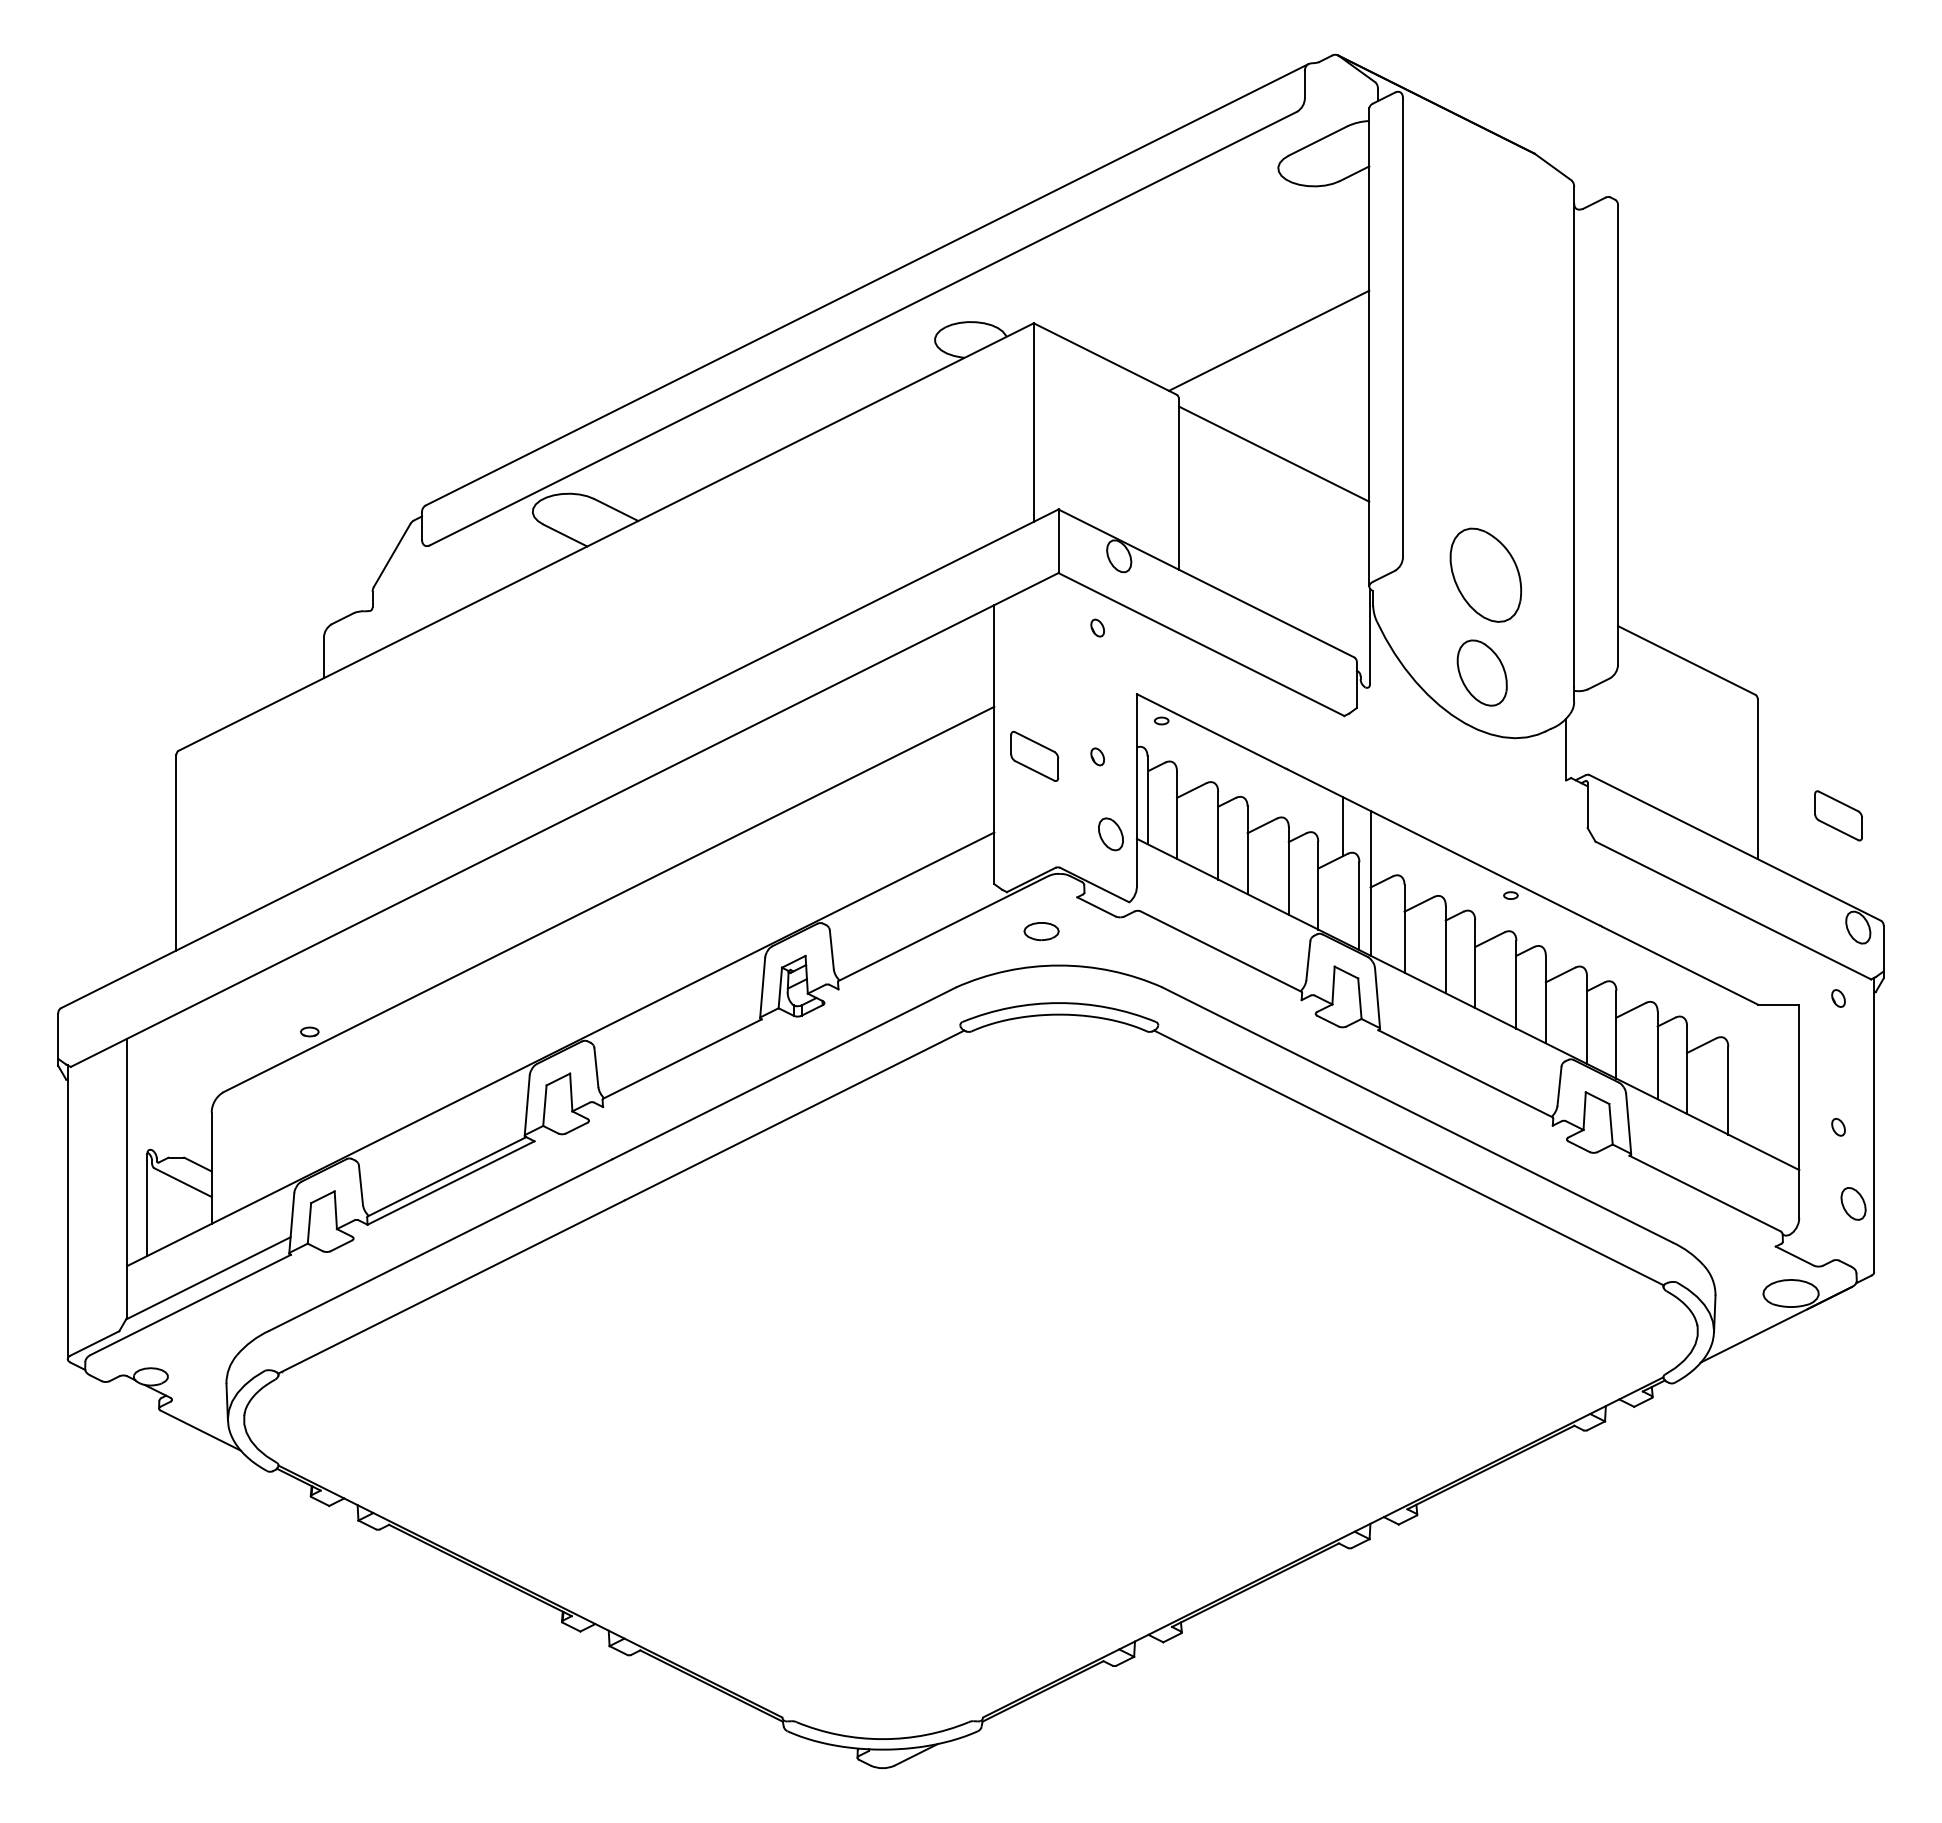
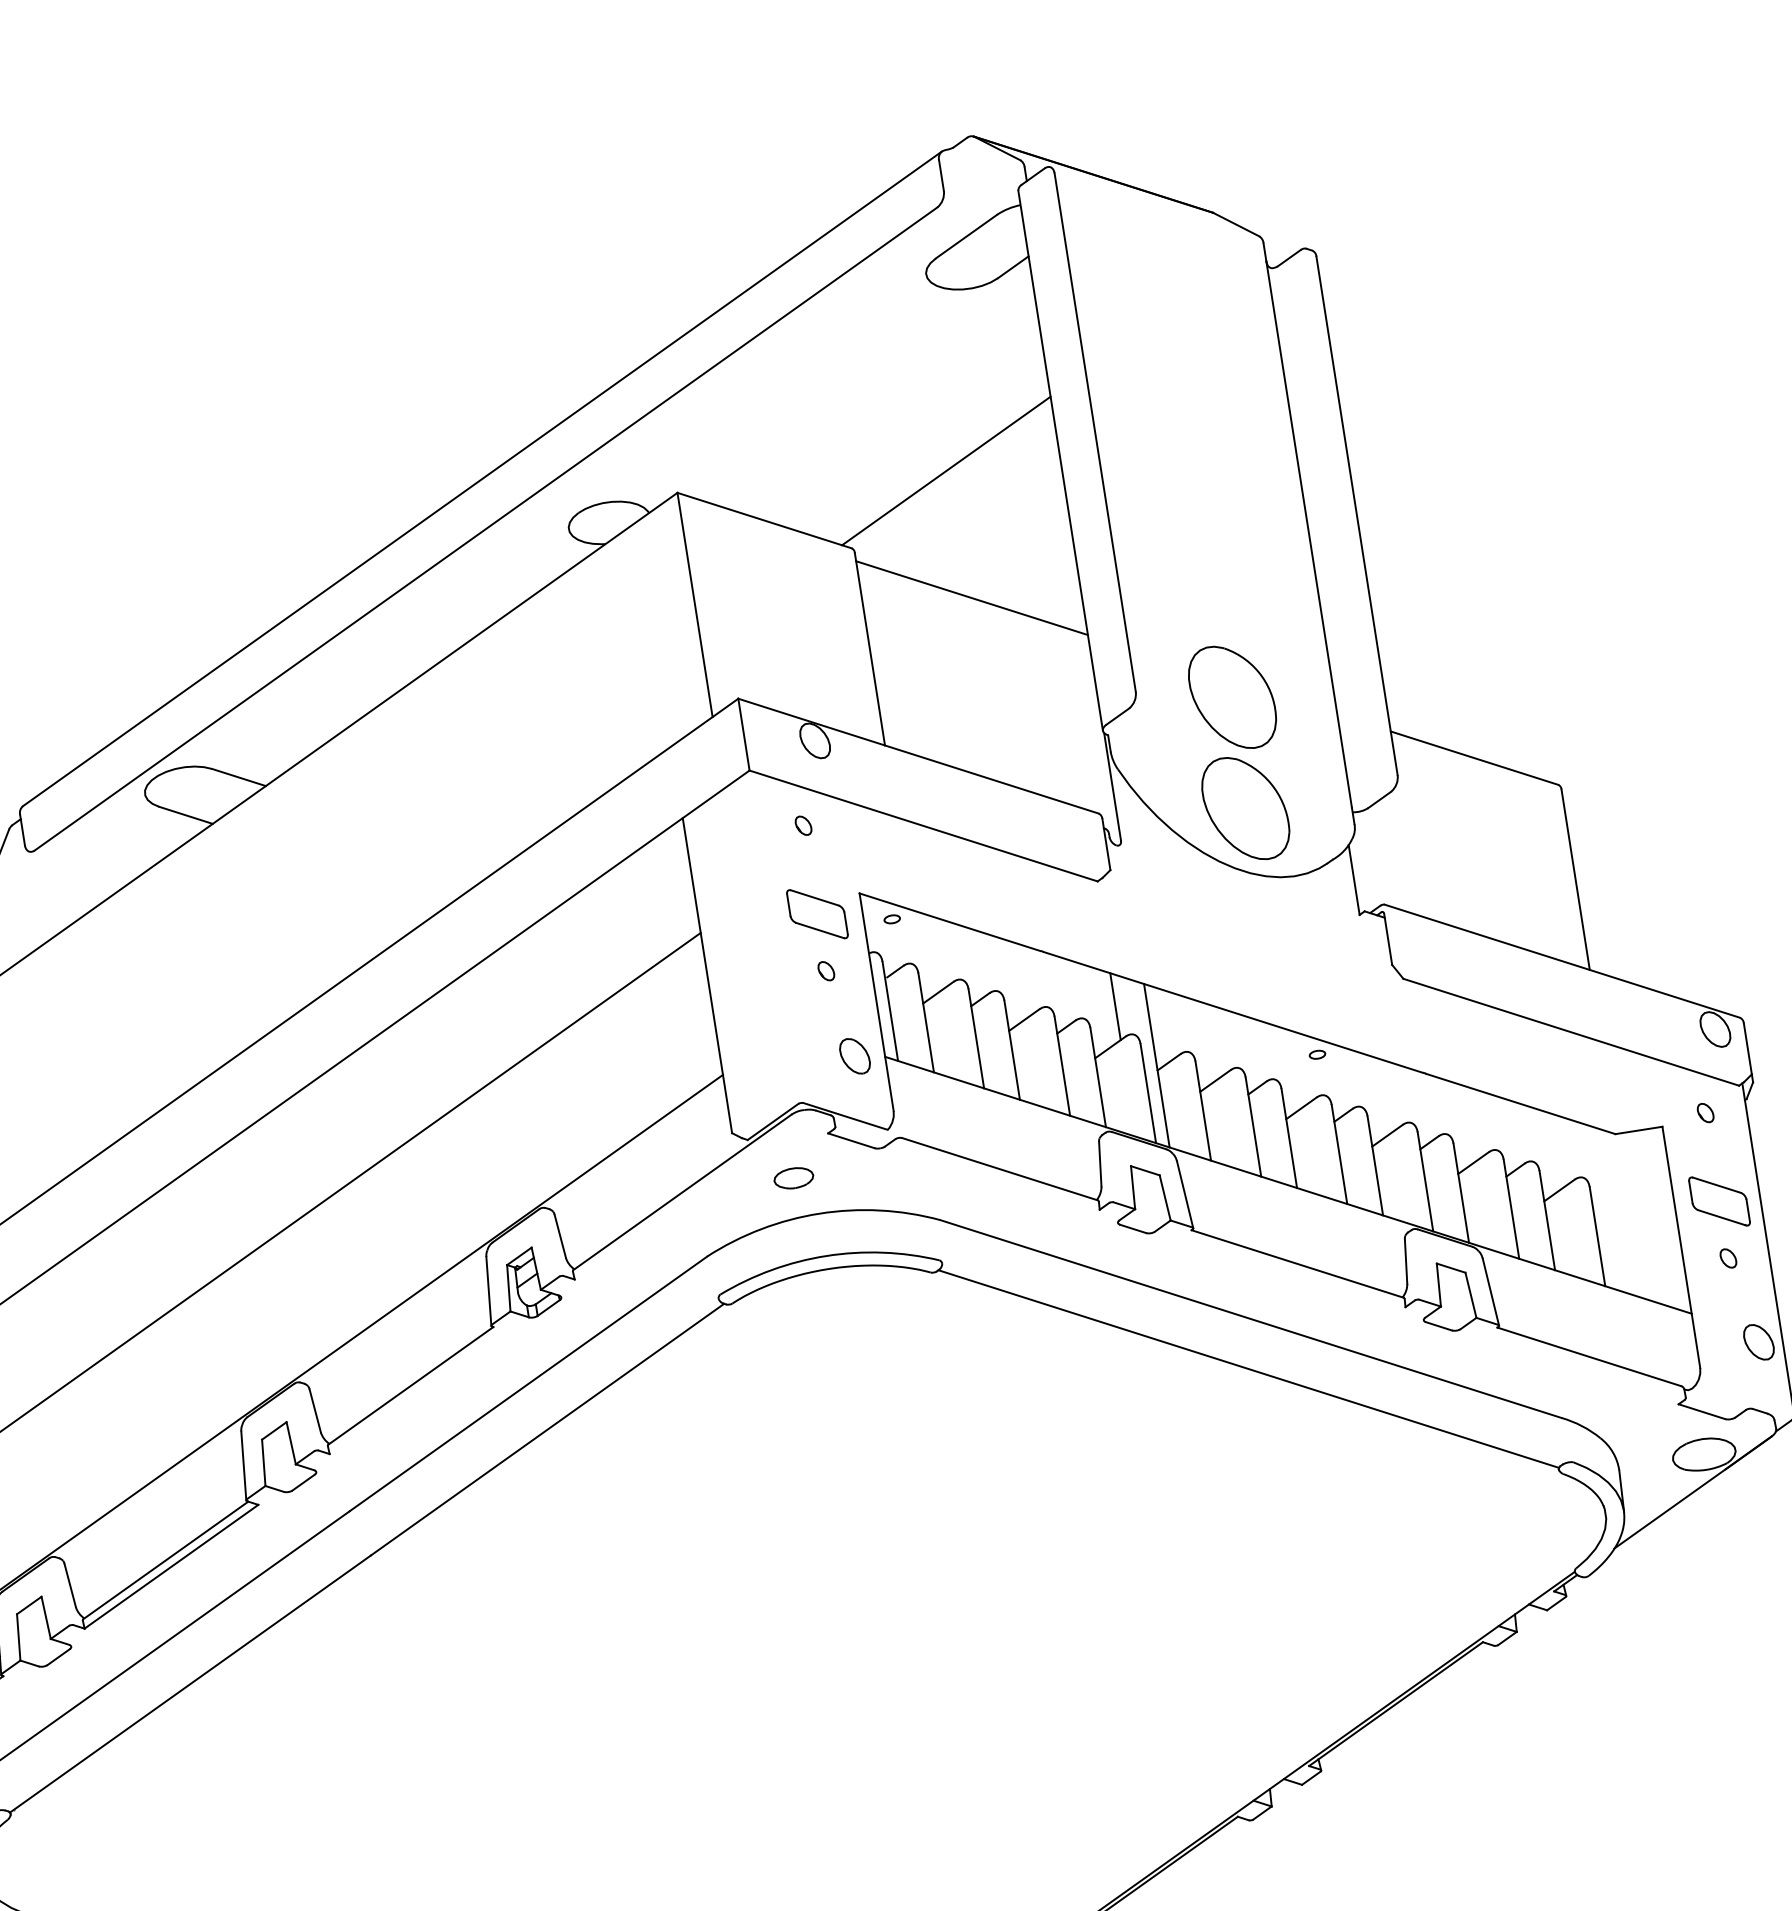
part: (1482, 672) -> (1245, 807), size x1.43
part: (1034, 756) -> (817, 914), moved
part: (1838, 815) -> (1719, 1201), moved

